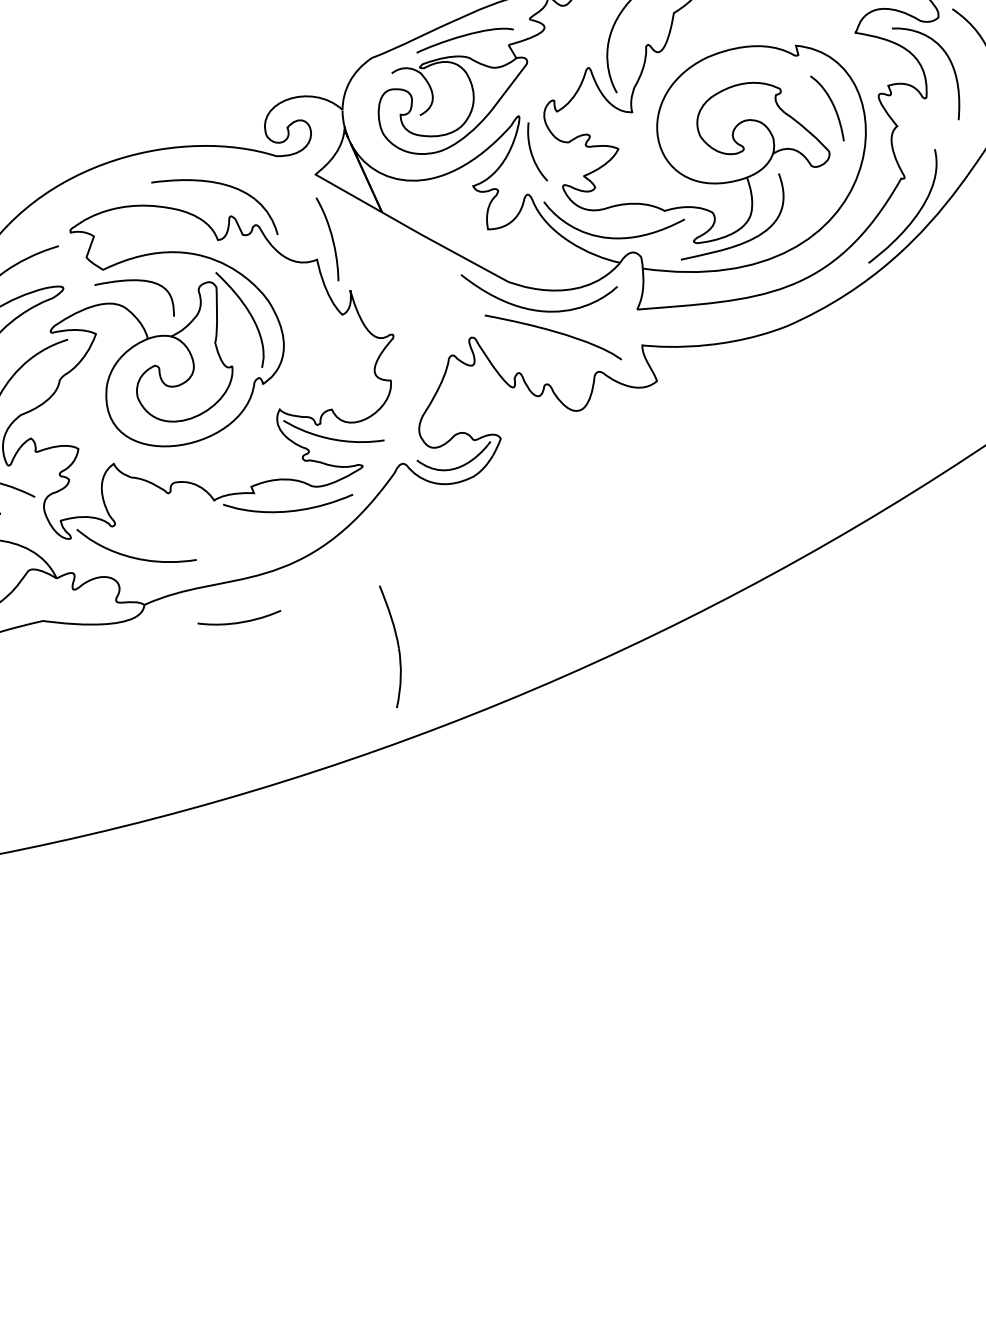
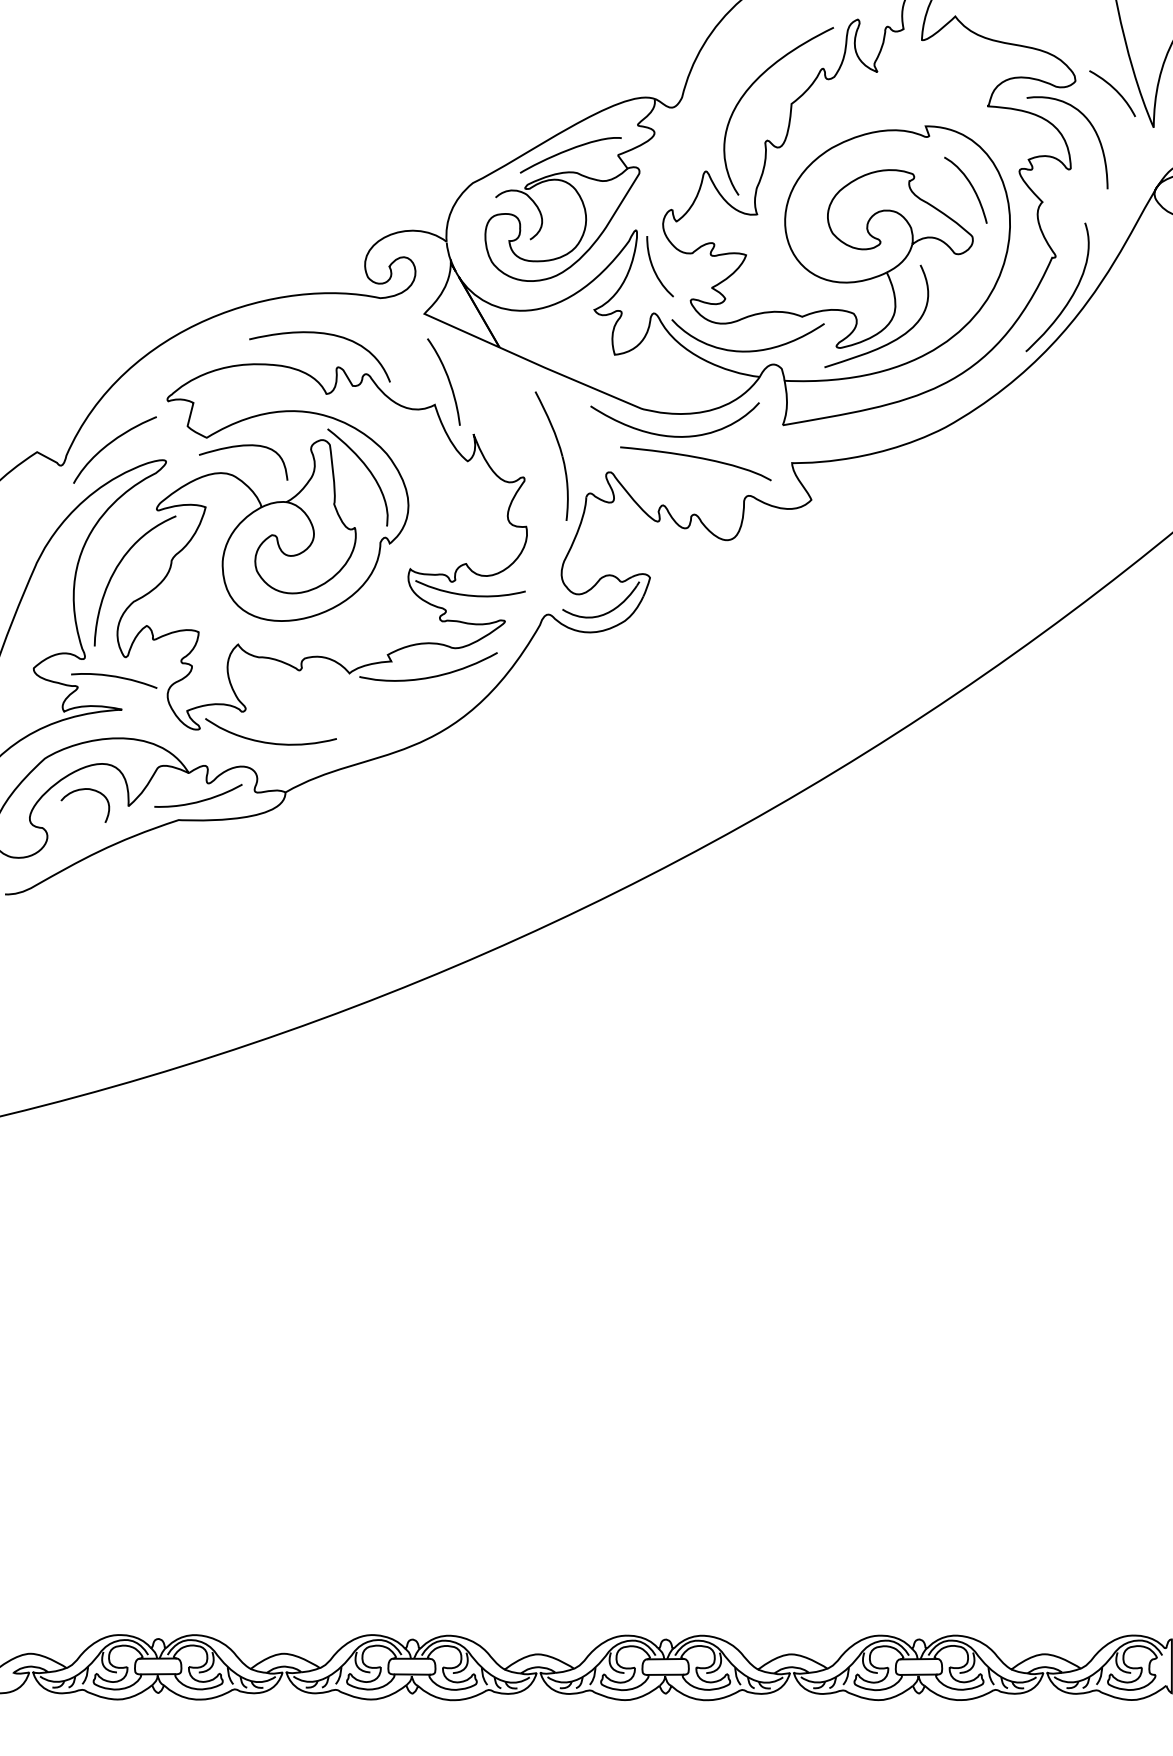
curve: (239, 621) -> (199, 800), moved
part: (397, 645) -> (560, 453), moved

